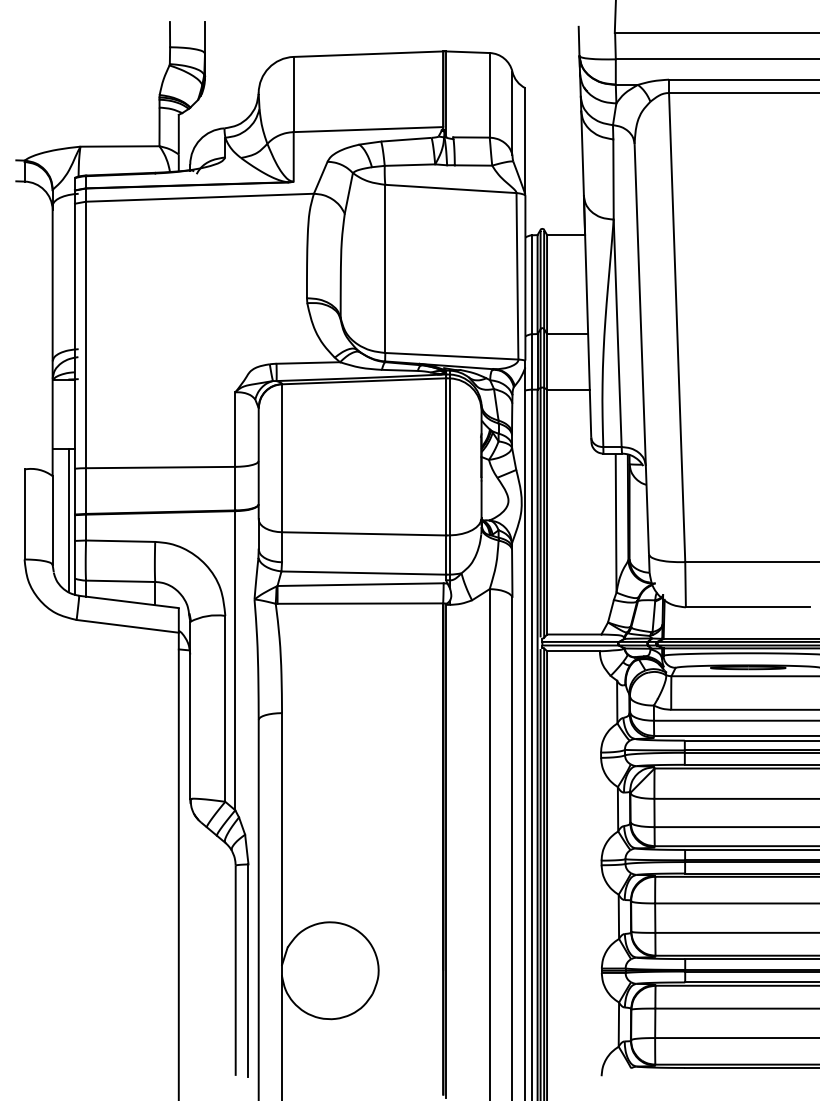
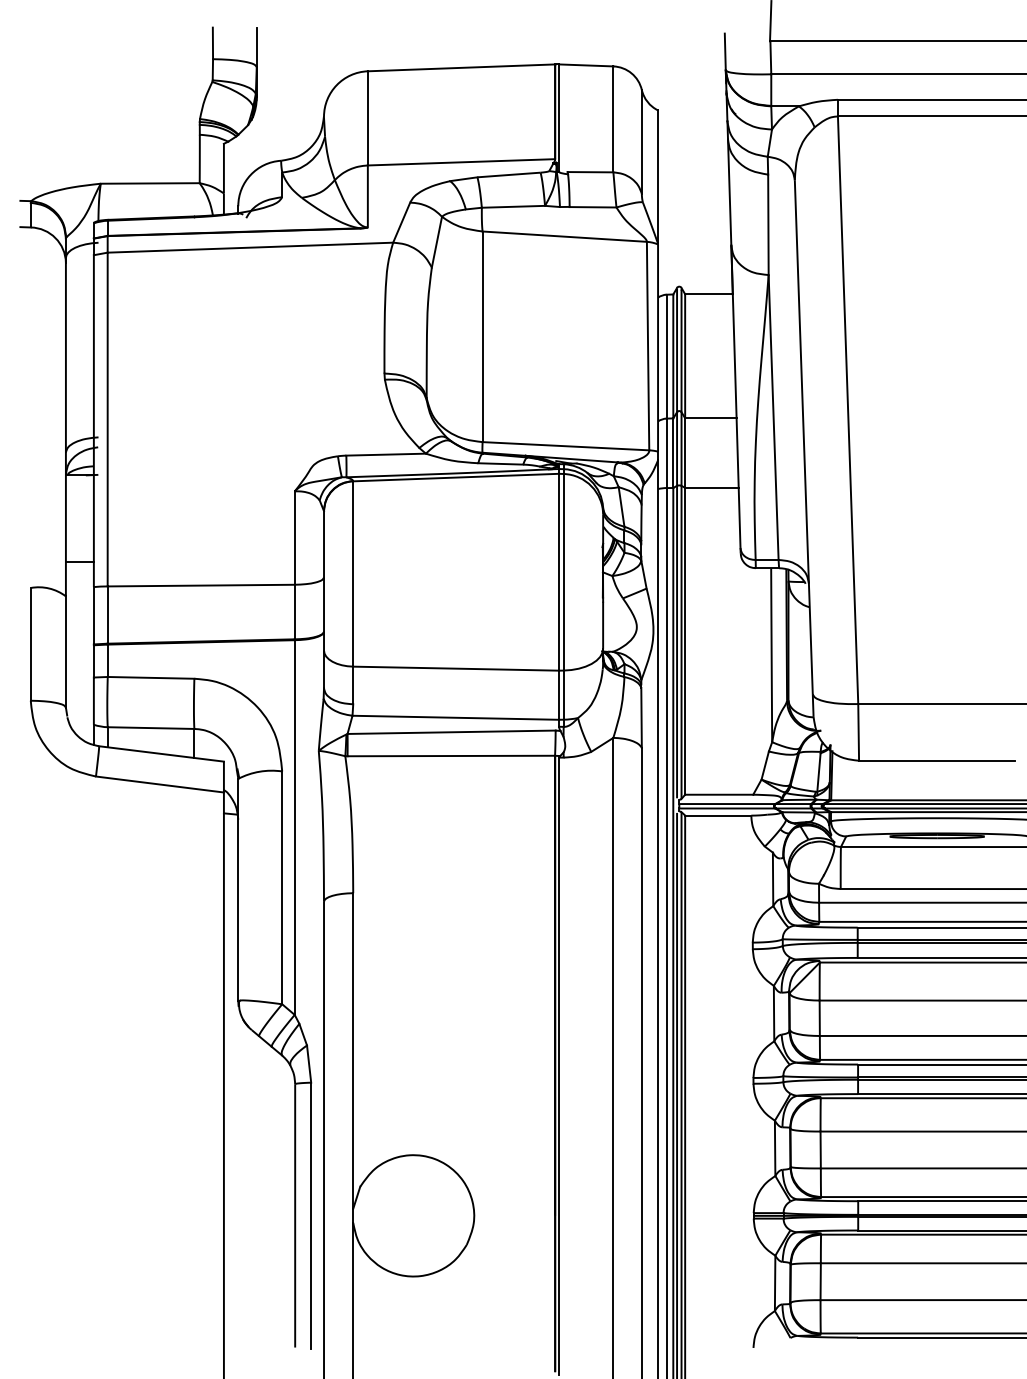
line: (69, 519) -> (86, 650), removed

